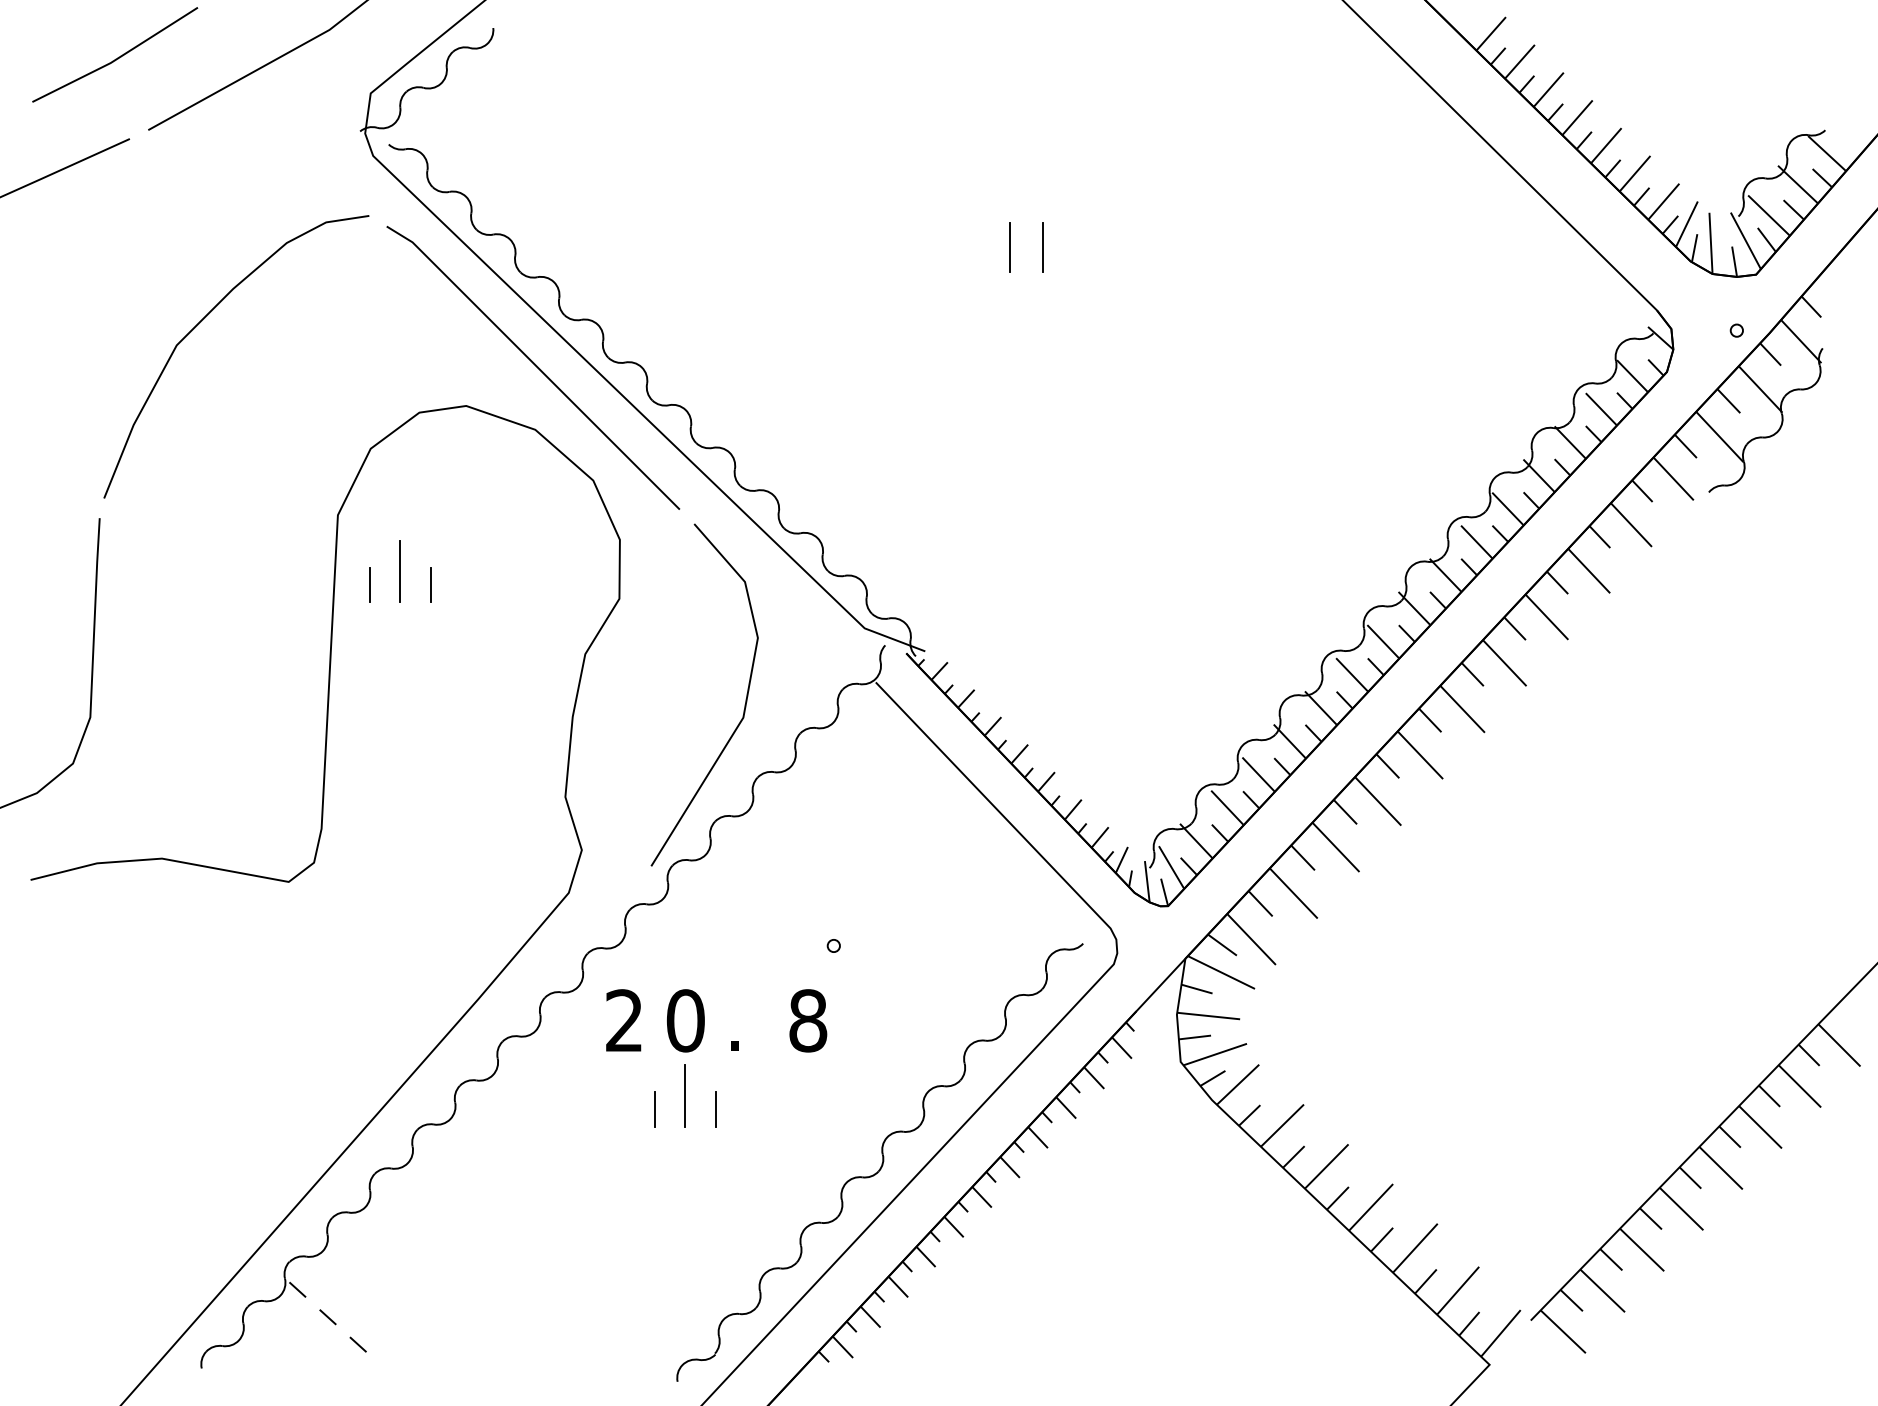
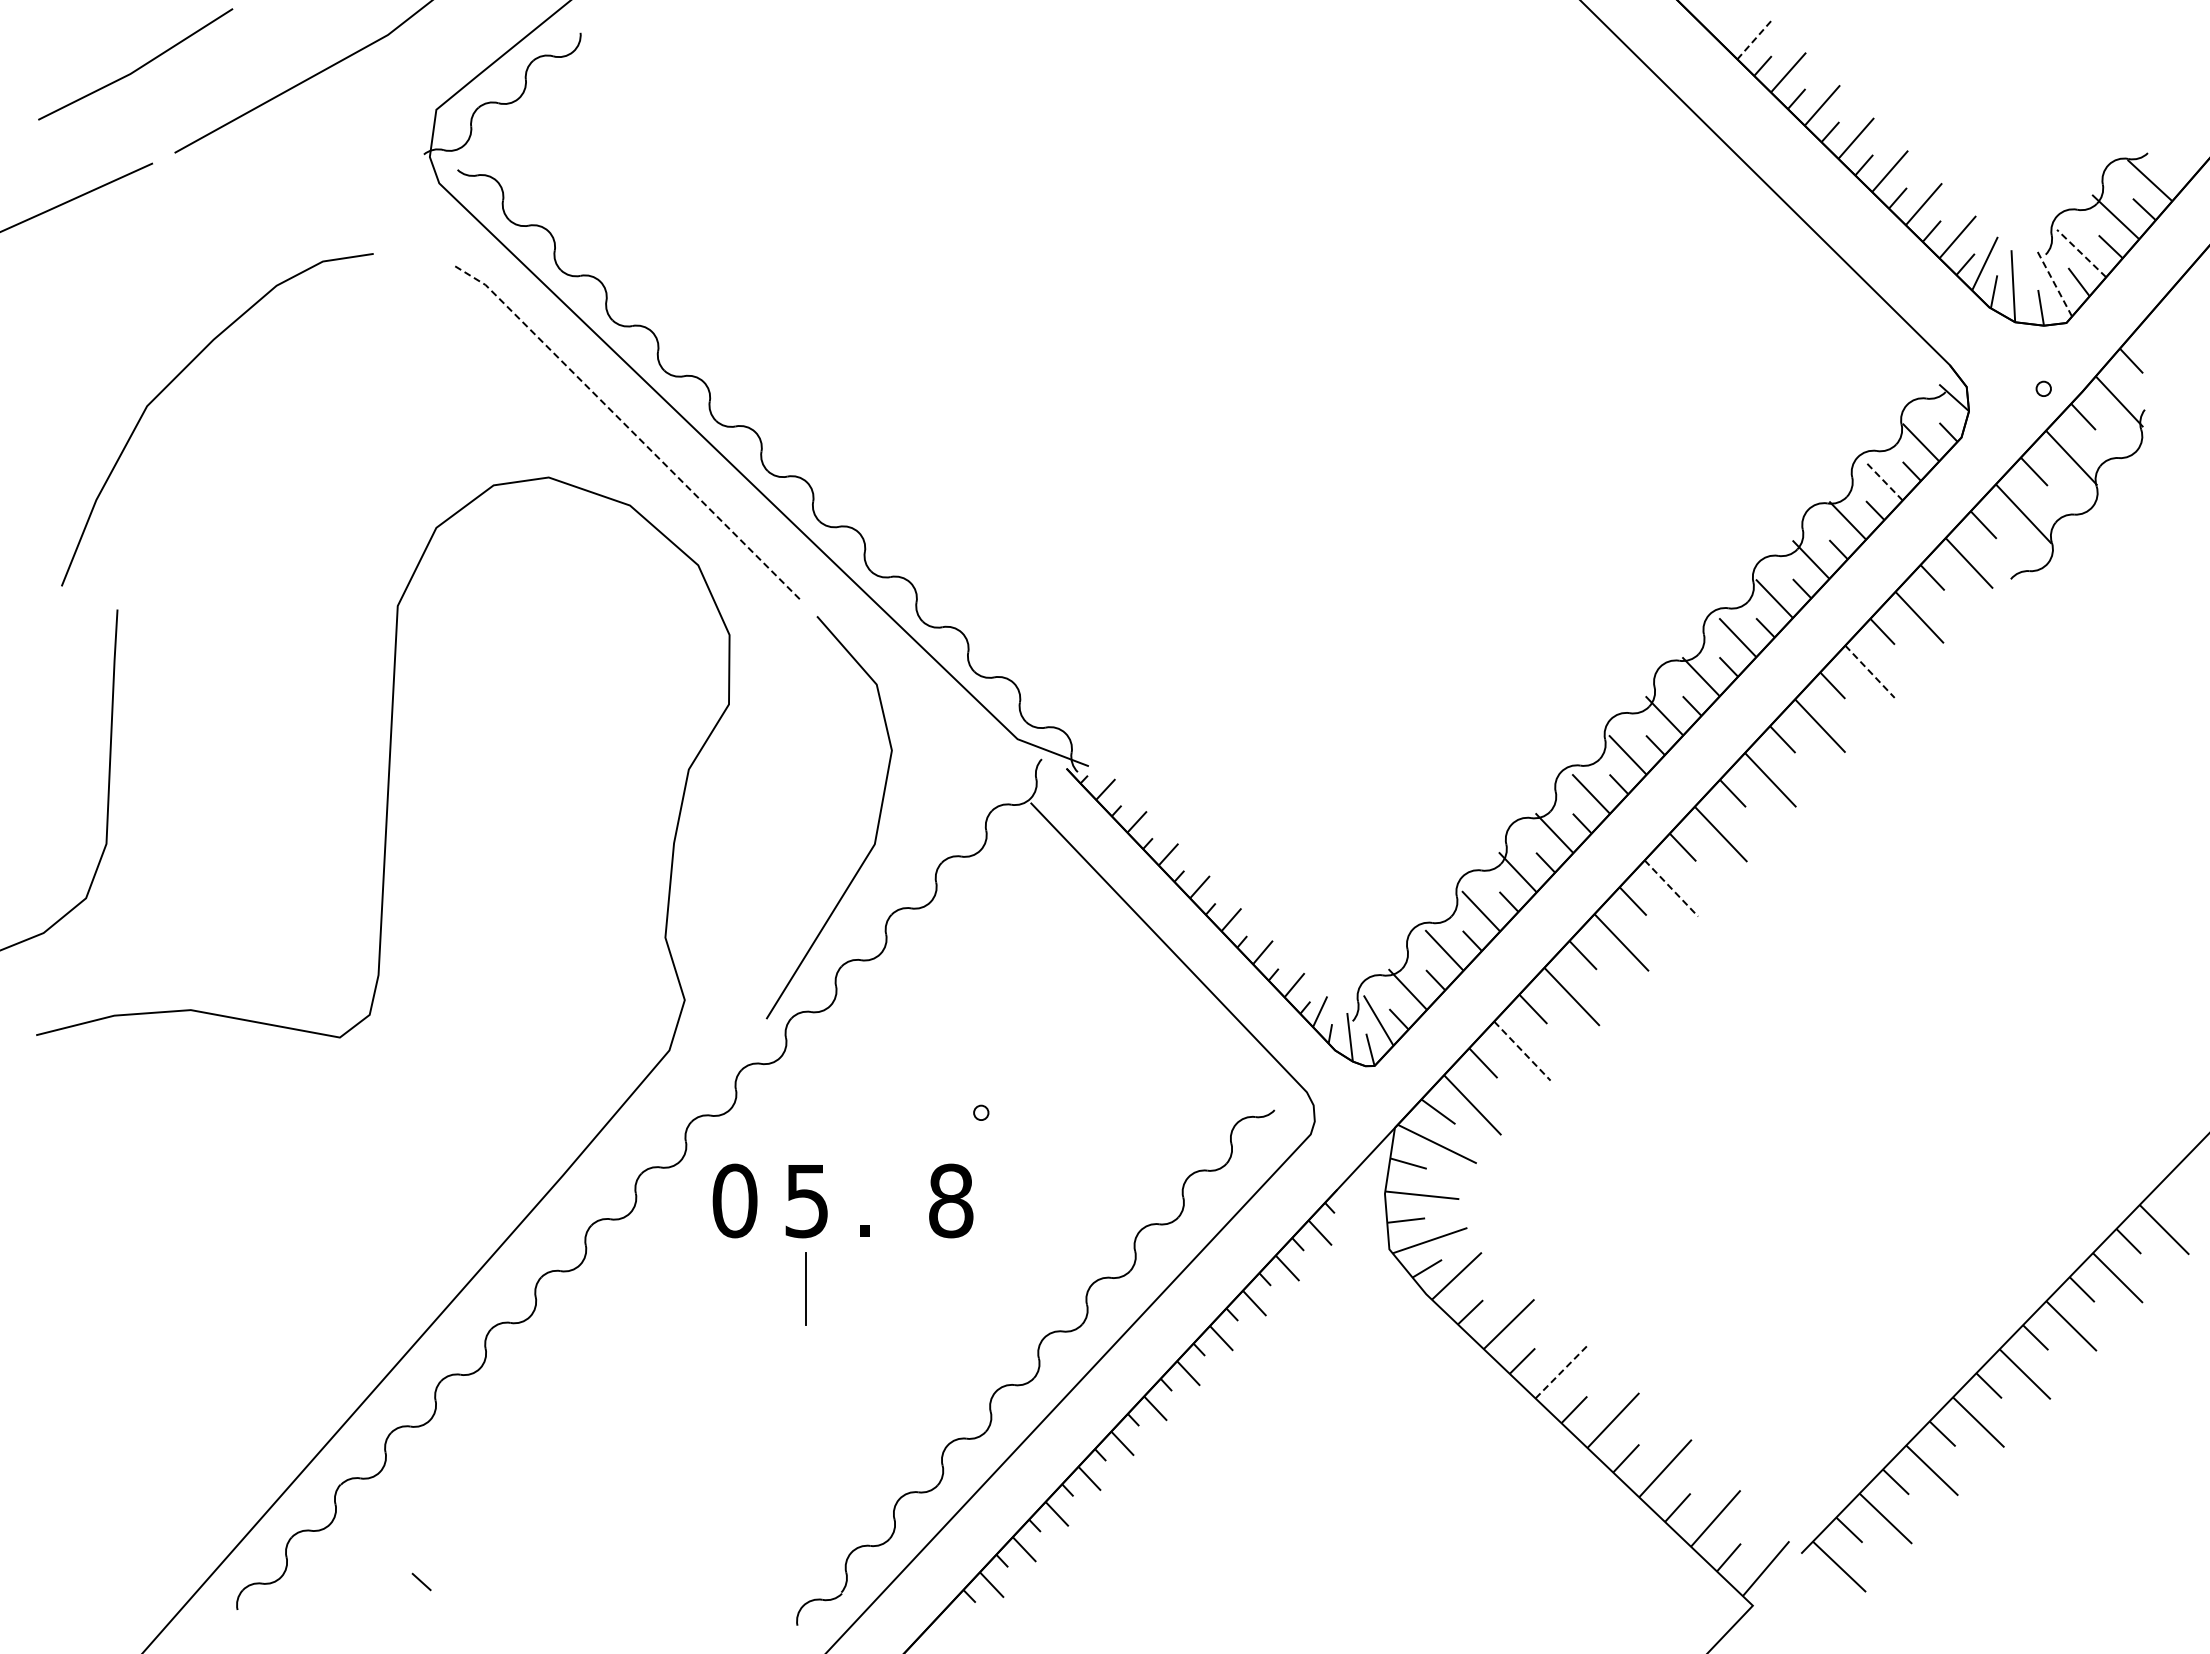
line: (1491, 33) -> (1755, 39), solid -> dashed
line: (1768, 215) -> (2081, 253), solid -> dashed
line: (1745, 241) -> (2054, 283), solid -> dashed
line: (1009, 247) -> (1188, 290), removed
line: (1042, 247) -> (1226, 290), removed
curve: (201, 321) -> (176, 378), moved
line: (534, 365) -> (629, 429), solid -> dashed
line: (1601, 409) -> (1884, 481), solid -> dashed
line: (1589, 570) -> (1870, 671), solid -> dashed
line: (400, 571) -> (471, 672), removed
line: (369, 585) -> (435, 688), removed
line: (431, 585) -> (507, 688), removed
line: (1420, 755) -> (1671, 888), solid -> dashed
line: (1293, 893) -> (1522, 1051), solid -> dashed
text: (624, 1020) -> (734, 1200), 2 -> 0
text: (685, 1020) -> (806, 1200), 0 -> 5
line: (654, 1109) -> (770, 1305), removed
line: (715, 1109) -> (842, 1305), removed
line: (1326, 1166) -> (1561, 1372), solid -> dashed
line: (297, 1289) -> (350, 1517), removed
line: (327, 1317) -> (385, 1549), removed

